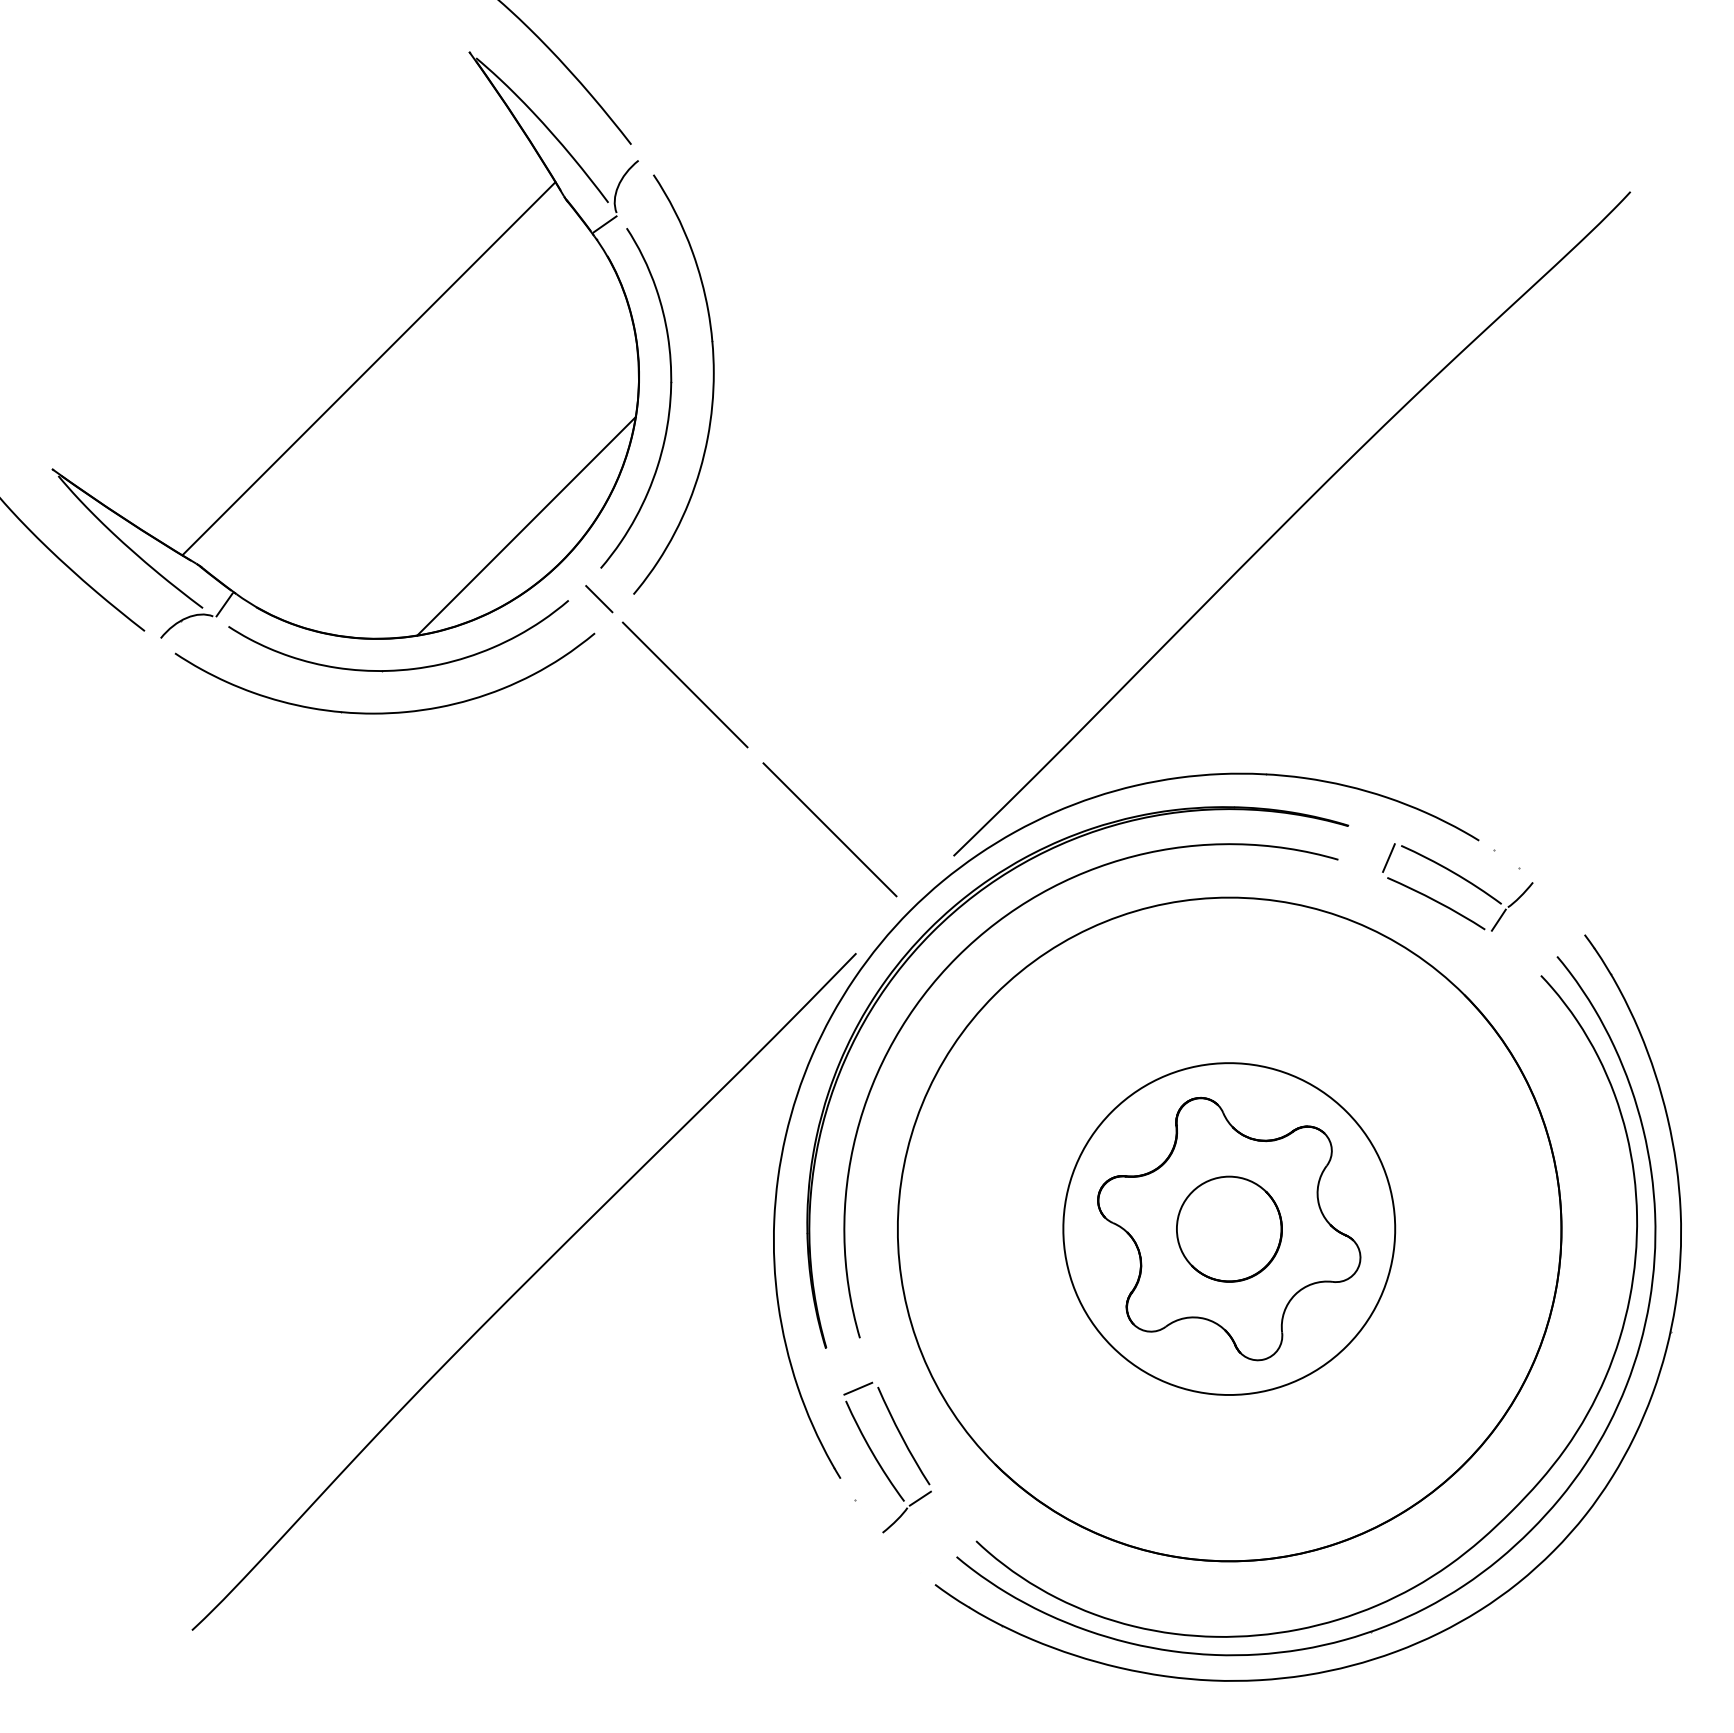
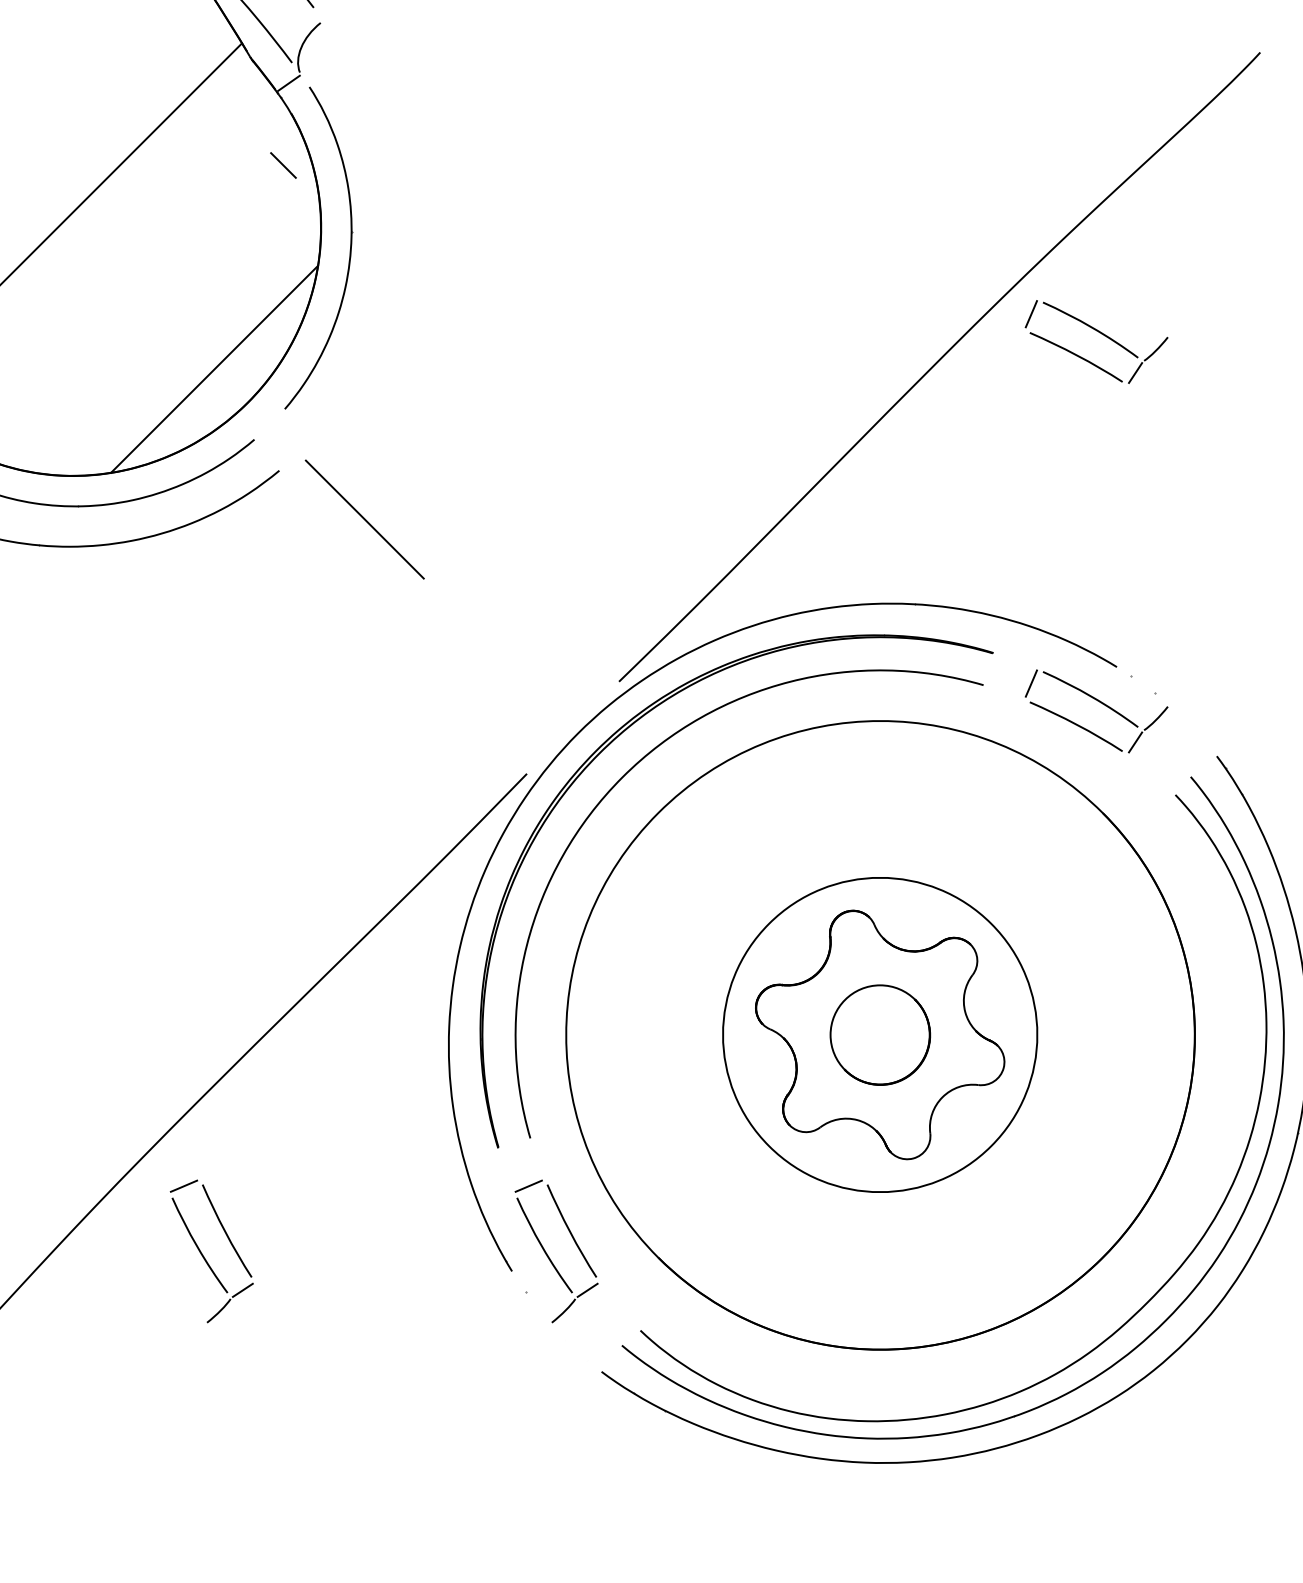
part: (712, 384) -> (390, 235), removed
part: (1461, 488) -> (1100, 333), added
line: (599, 599) -> (283, 165), moved
line: (829, 829) -> (501, 656), removed
part: (515, 1462) -> (204, 1256), added

